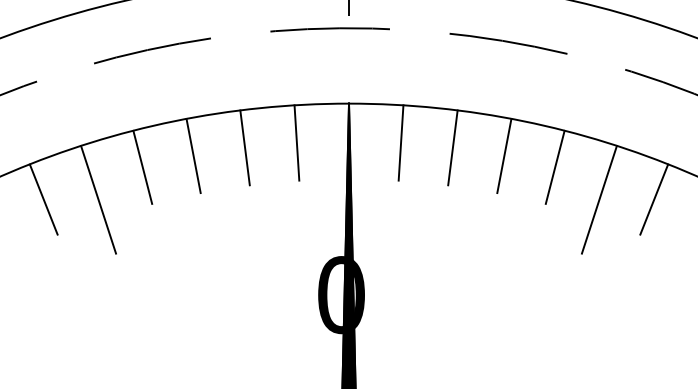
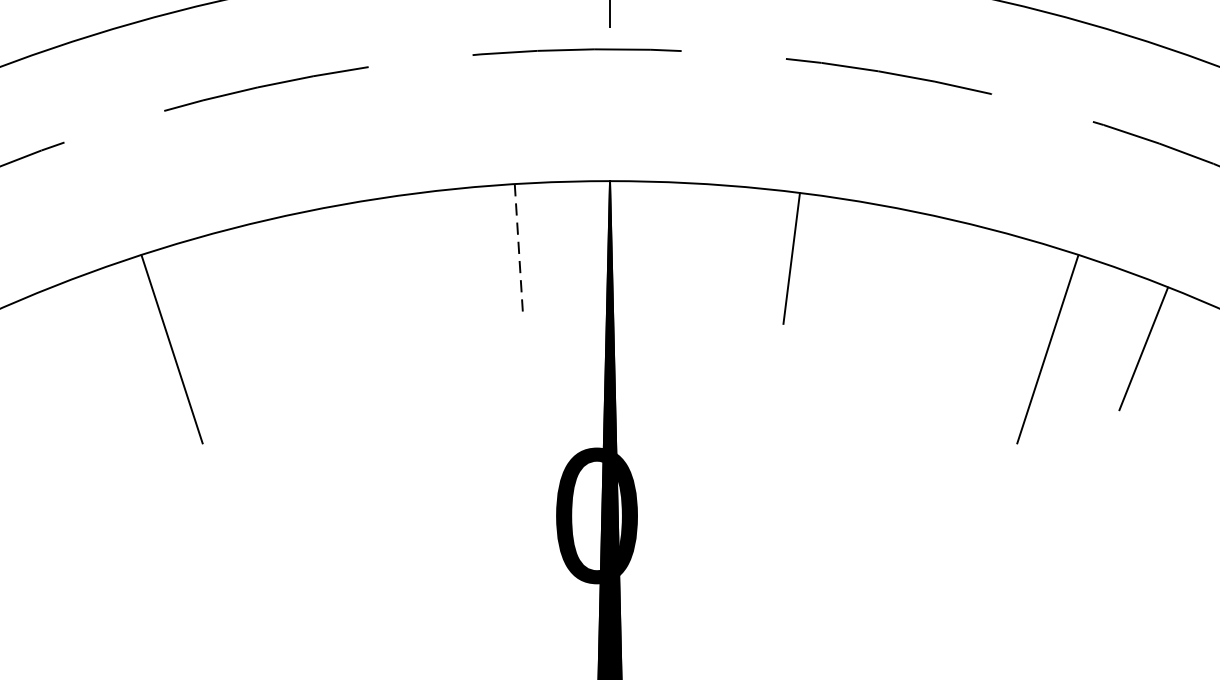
line: (400, 142) -> (700, 249), removed
line: (296, 143) -> (518, 250), solid -> dashed
line: (244, 147) -> (427, 257), removed
line: (193, 156) -> (338, 273), removed
line: (504, 156) -> (881, 273), removed
line: (142, 166) -> (248, 291), removed
line: (554, 166) -> (969, 291), removed
line: (43, 199) -> (75, 348), removed

